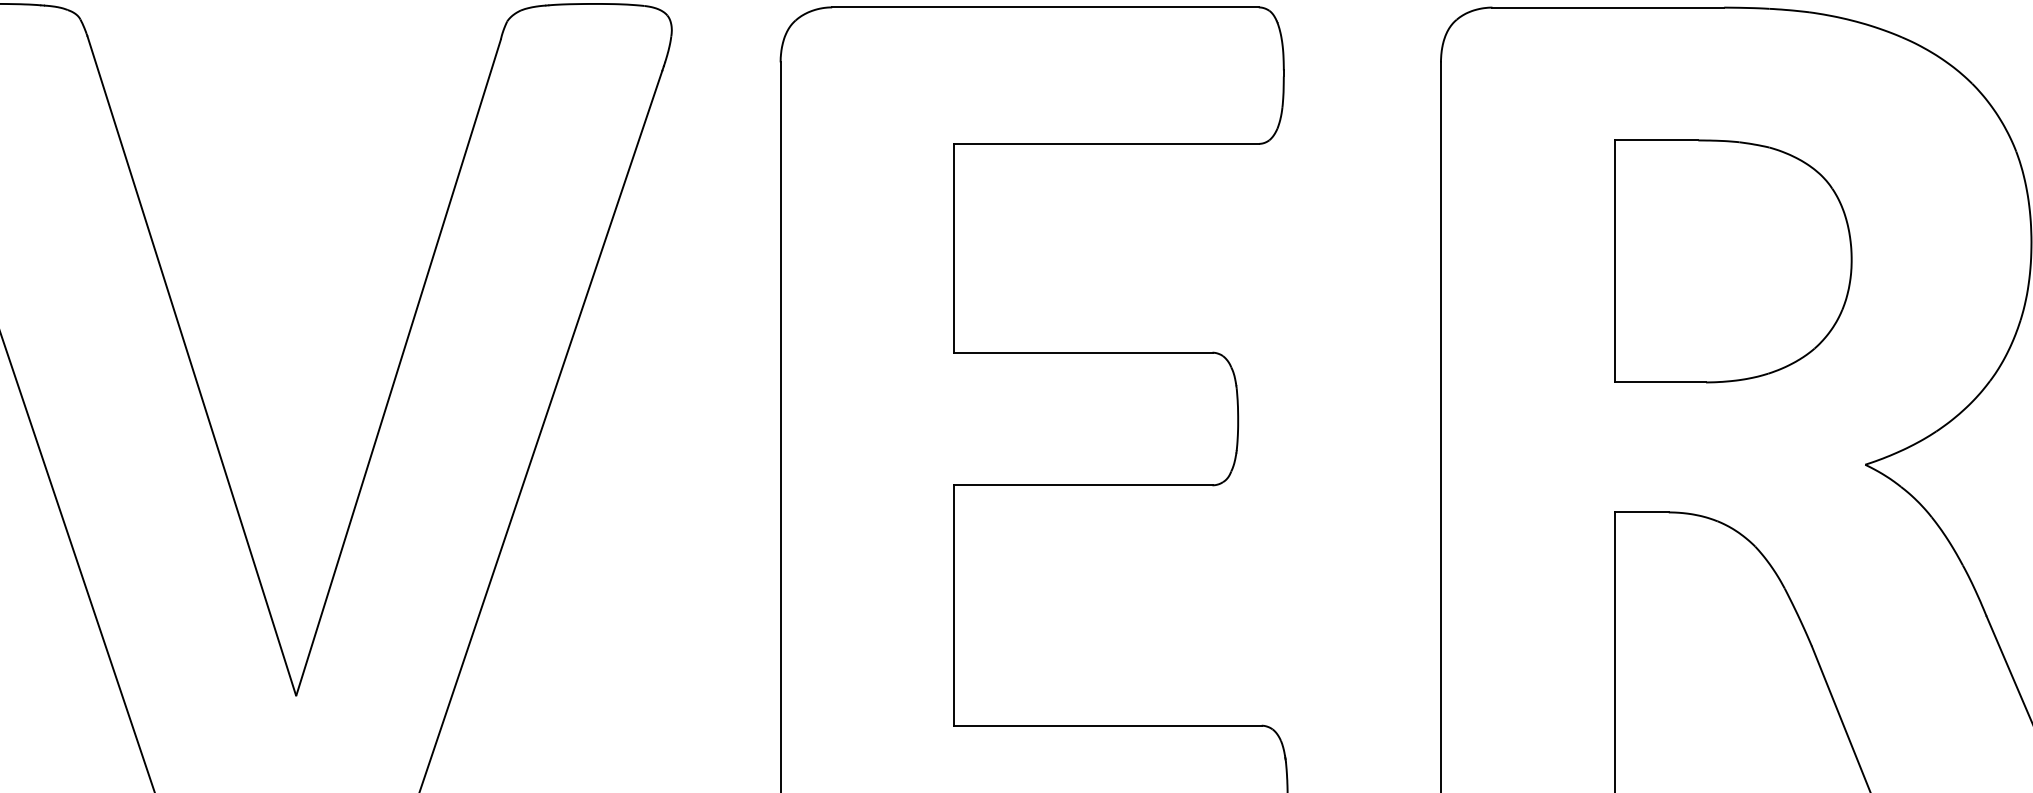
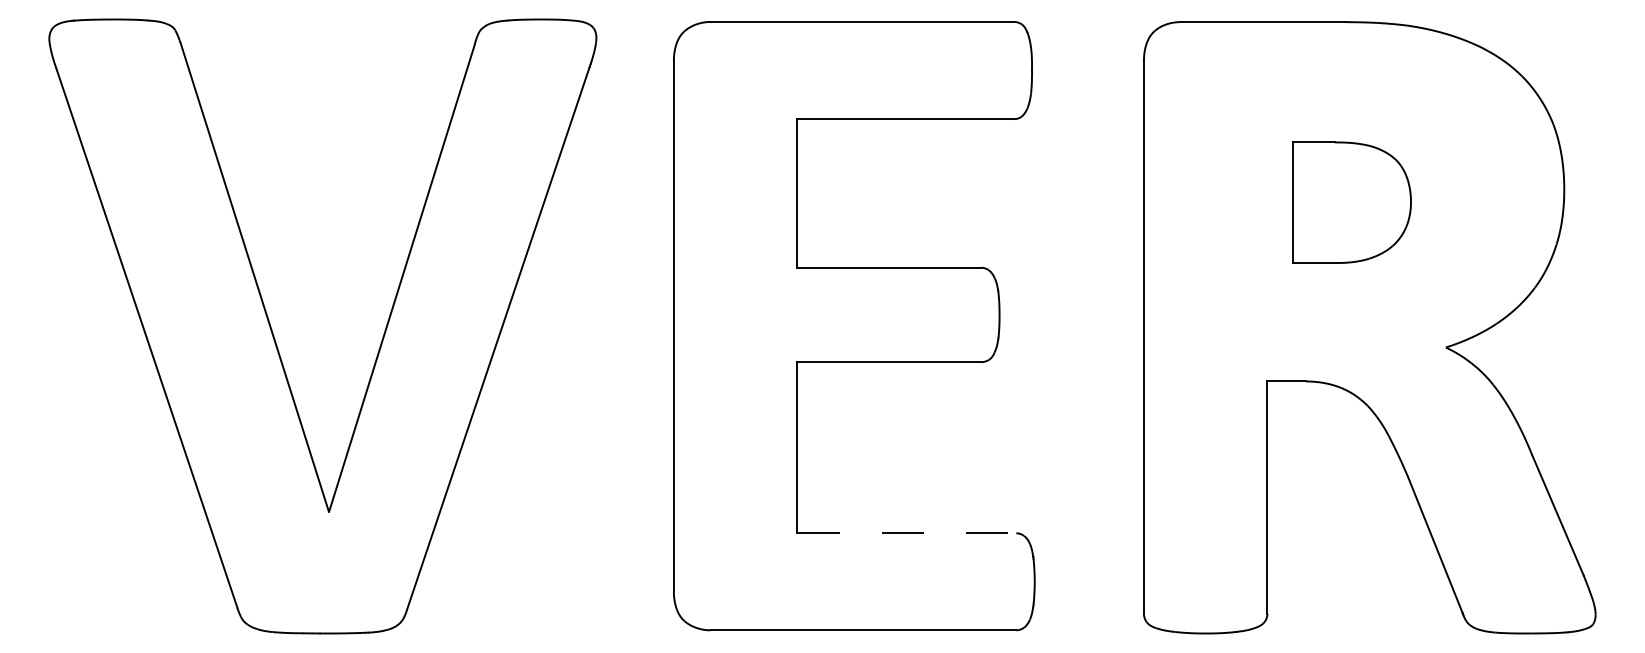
part: (1732, 261) -> (1351, 202), size x0.7
line: (1108, 726) -> (907, 533), solid -> dashed

